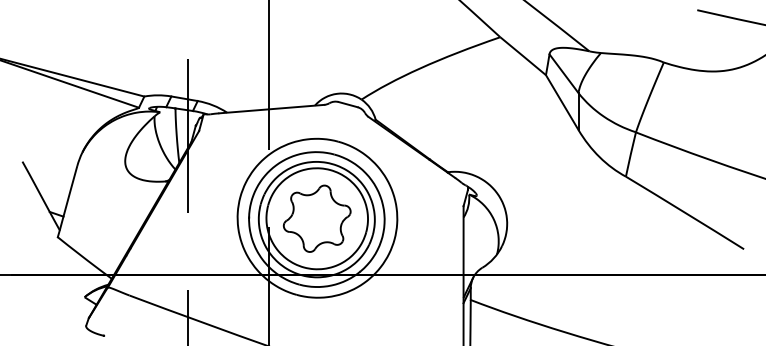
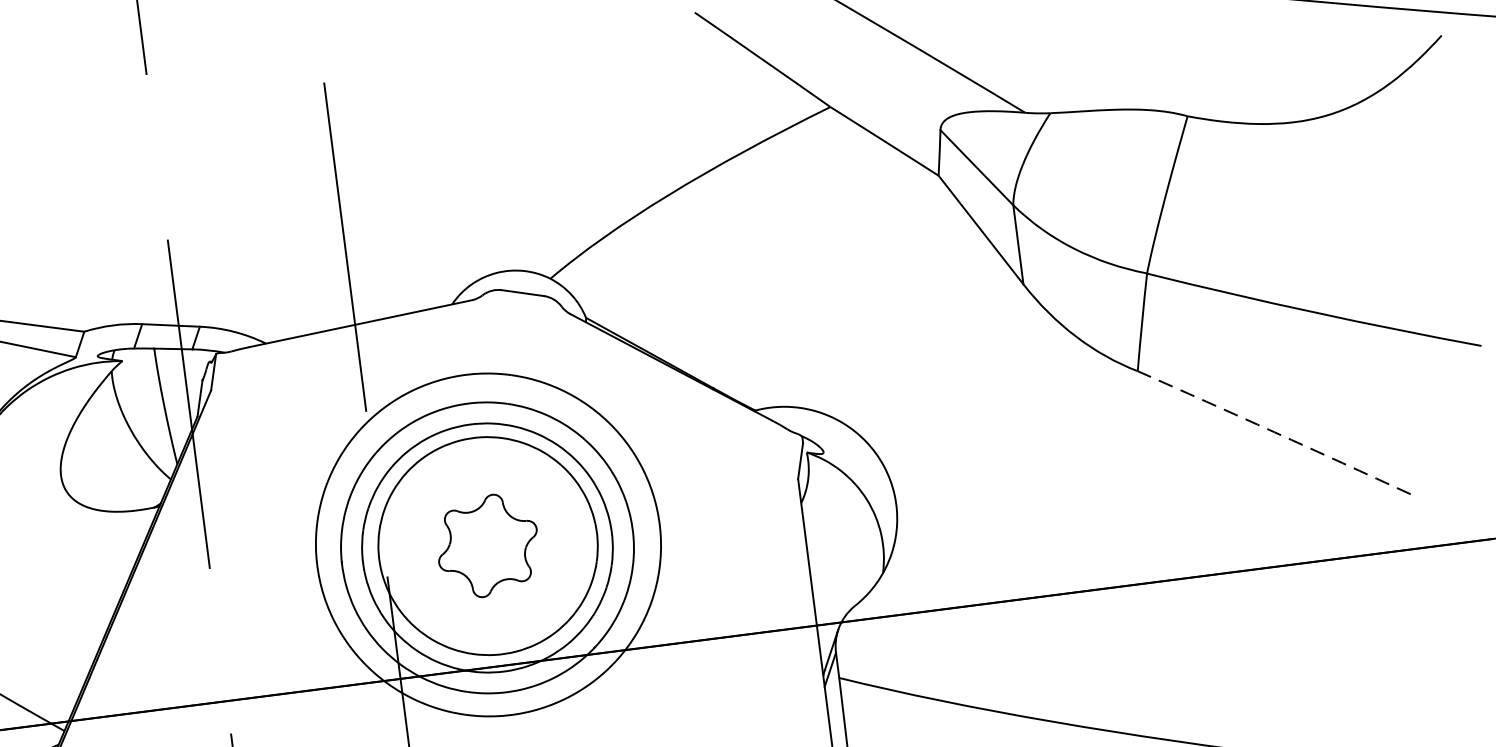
arc: (685, 212) -> (1275, 431), solid -> dashed
part: (316, 218) -> (486, 545), size x0.7

